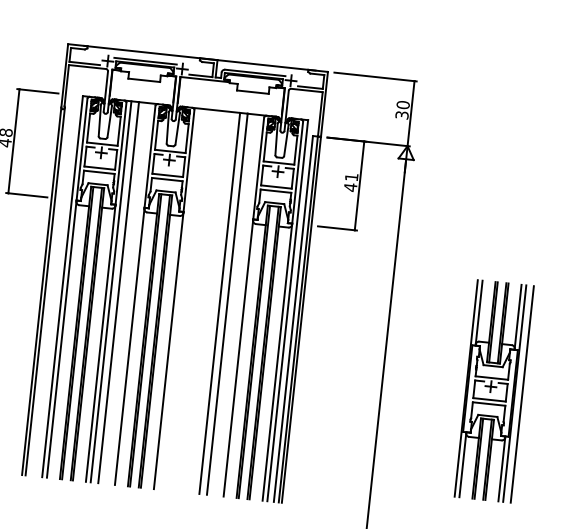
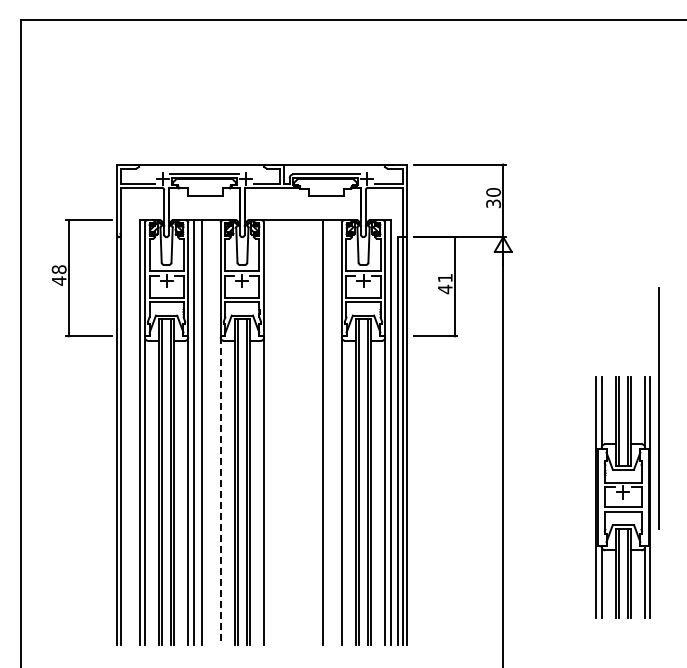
line: (219, 303) -> (314, 432), removed
line: (129, 347) -> (220, 491), solid -> dashed
line: (521, 394) -> (658, 408), moved

